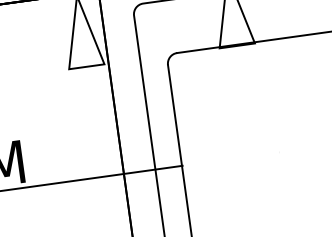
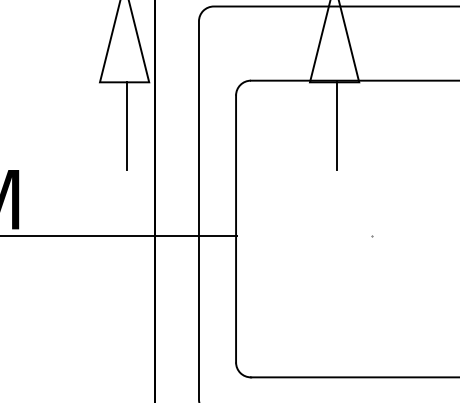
line: (242, 76) -> (336, 125), added
line: (92, 97) -> (126, 125), added

